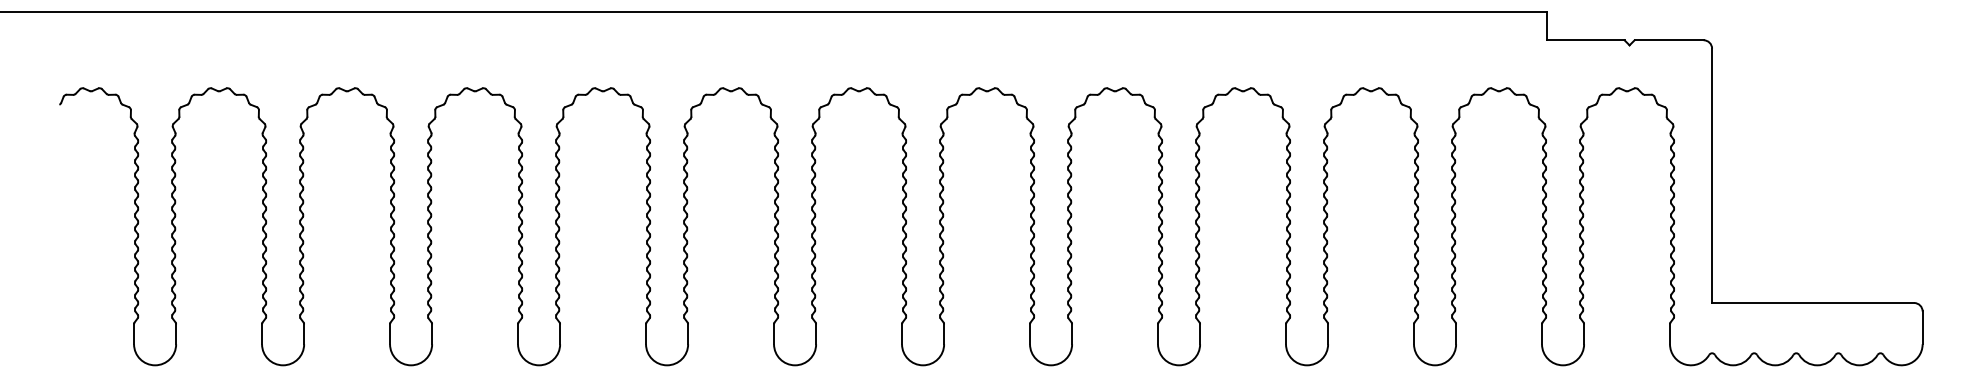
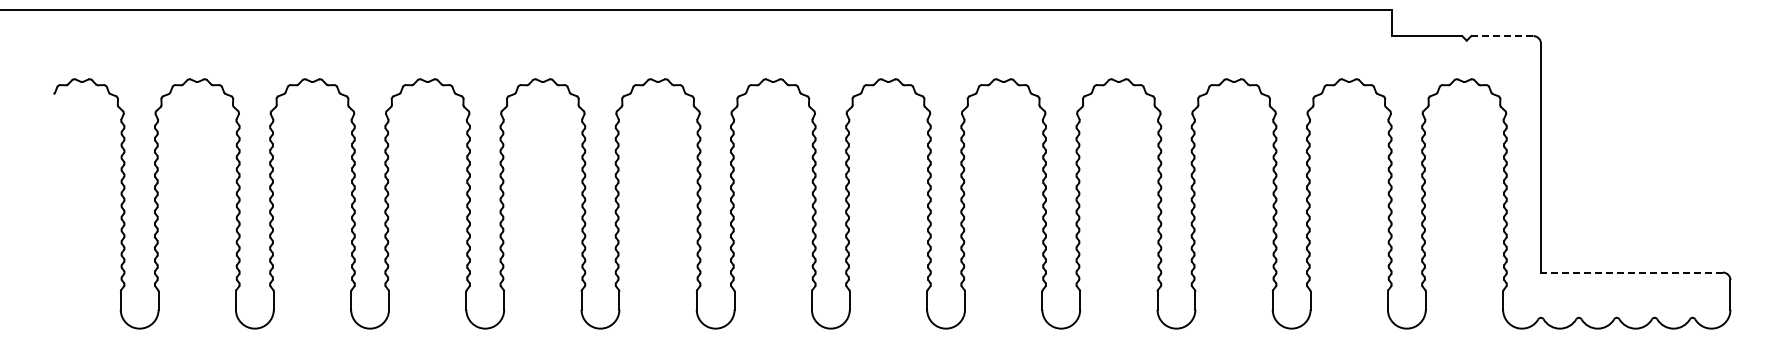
line: (1668, 40) -> (1501, 36), solid -> dashed
line: (1812, 302) -> (1631, 272), solid -> dashed

